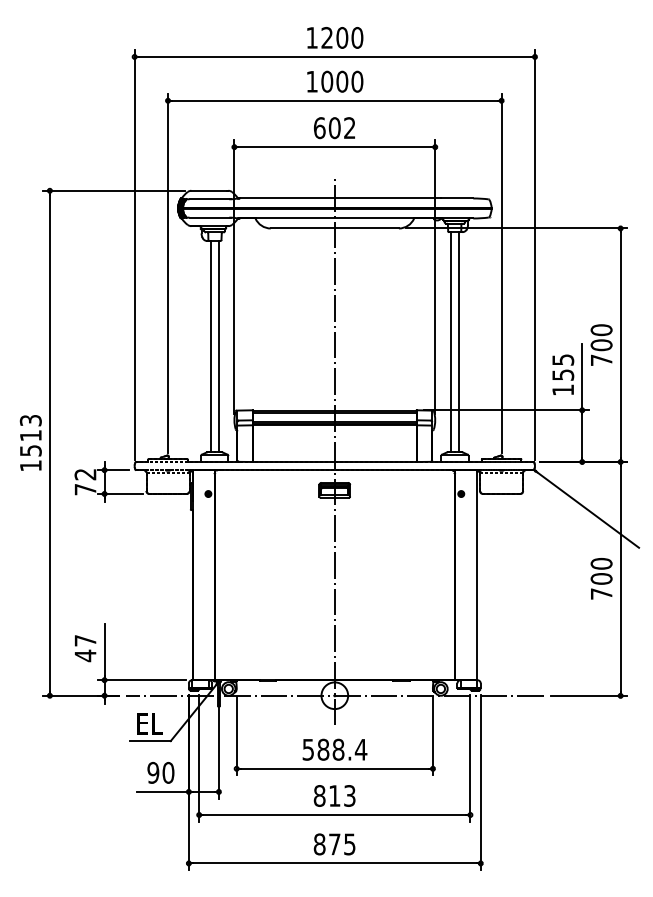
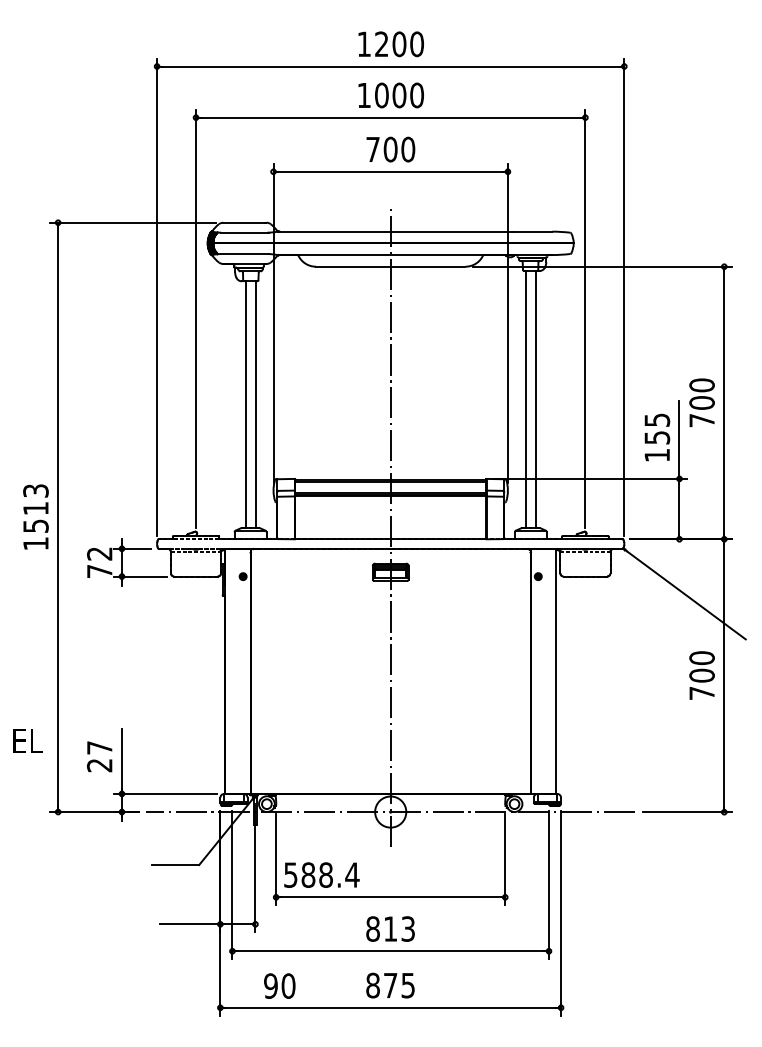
text: (334, 128) -> (390, 149), 602 -> 700
text: (85, 655) -> (99, 765), 47 -> 27
text: (149, 723) -> (27, 740), moved
text: (334, 749) -> (321, 874), moved
text: (160, 772) -> (279, 985), moved

